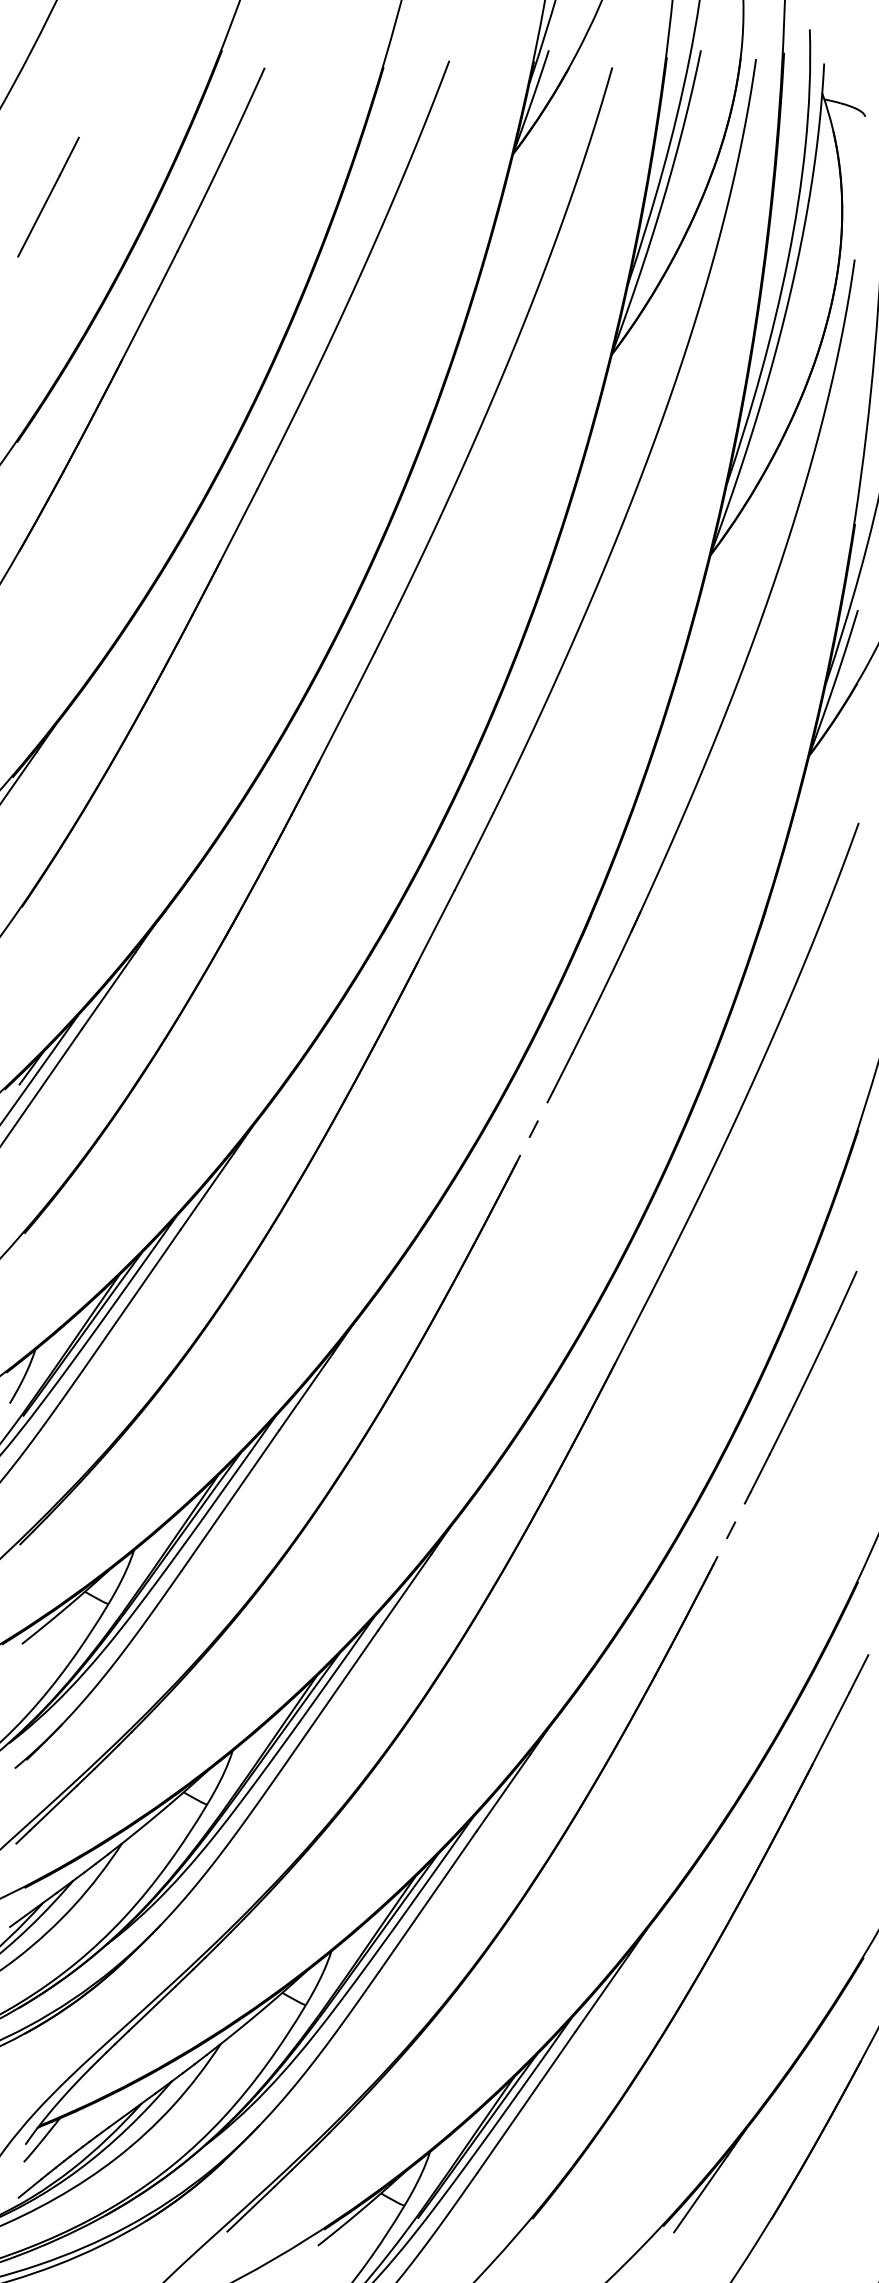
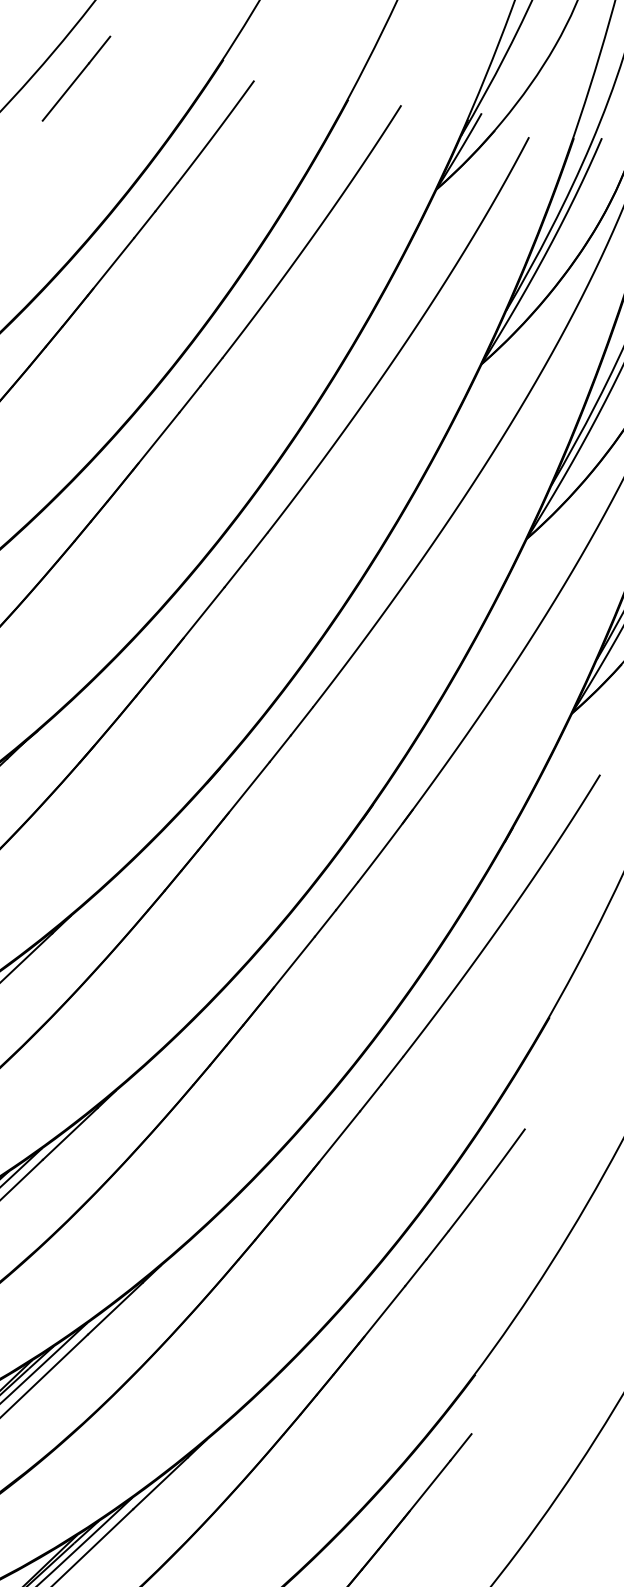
line: (48, 196) -> (76, 78), moved
line: (532, 1131) -> (291, 965), dashed -> solid
line: (729, 1532) -> (381, 1314), dashed -> solid

